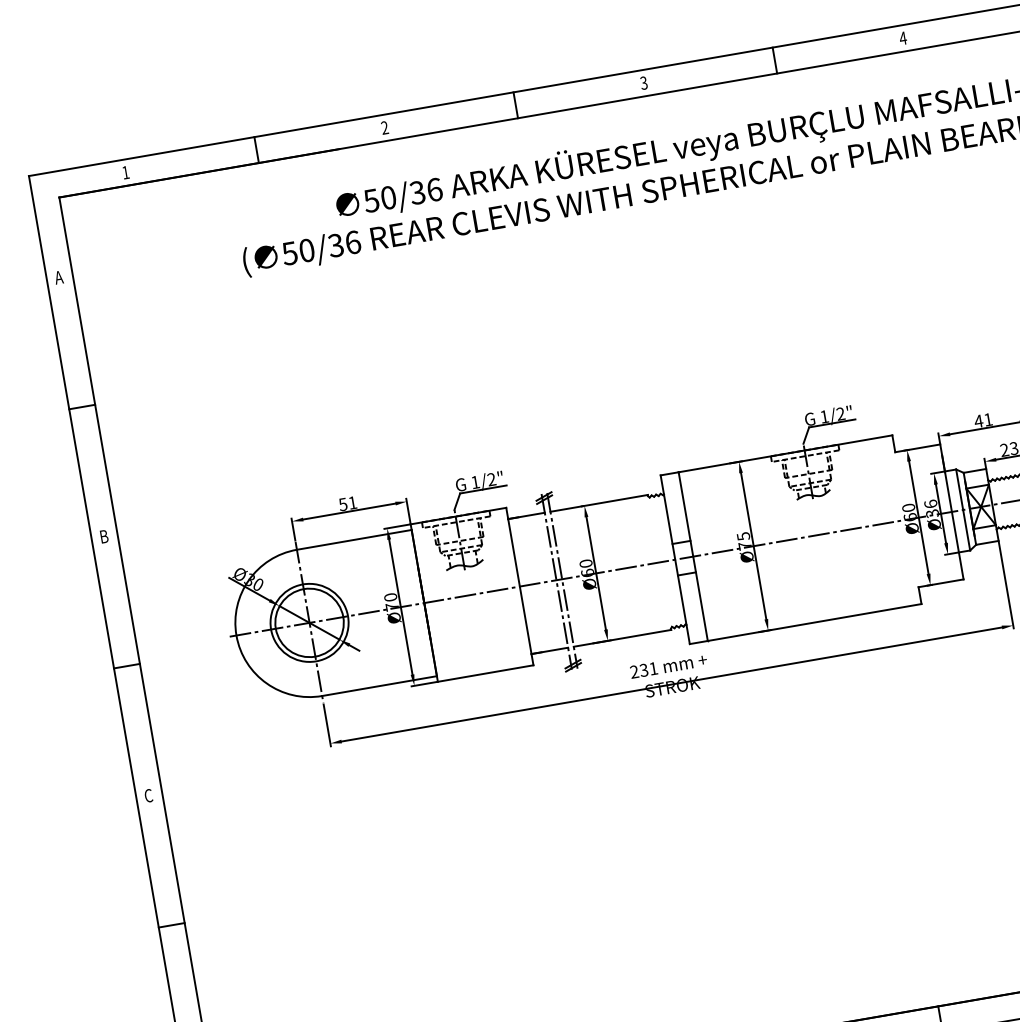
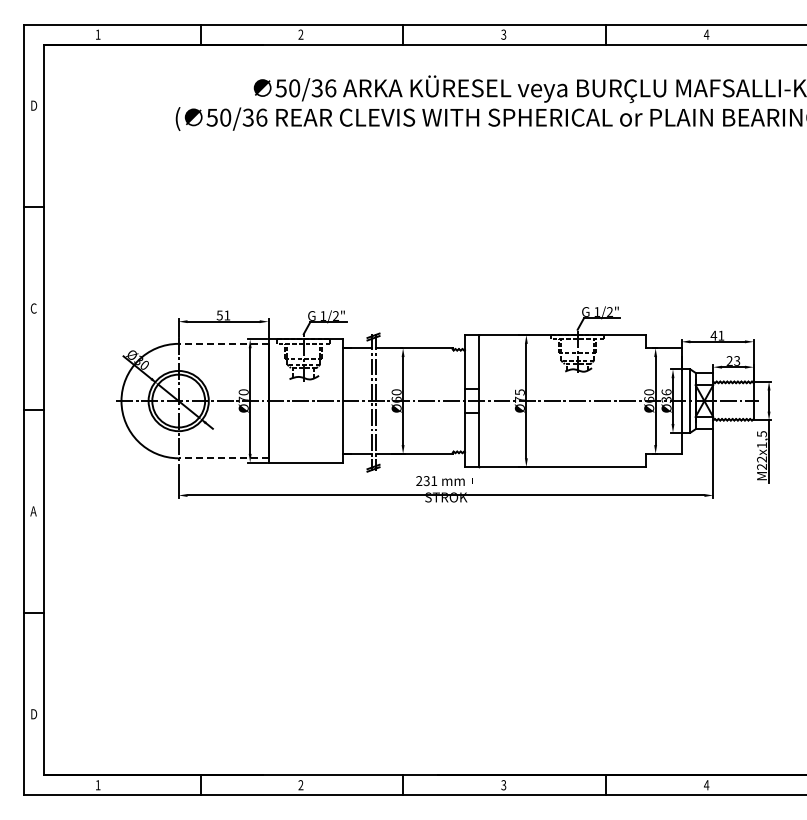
text: (58, 277) -> (33, 105), A -> D
text: (103, 536) -> (33, 308), B -> C
line: (354, 539) -> (223, 343), solid -> dashed
line: (379, 686) -> (223, 458), solid -> dashed
text: (148, 796) -> (33, 511), C -> A

